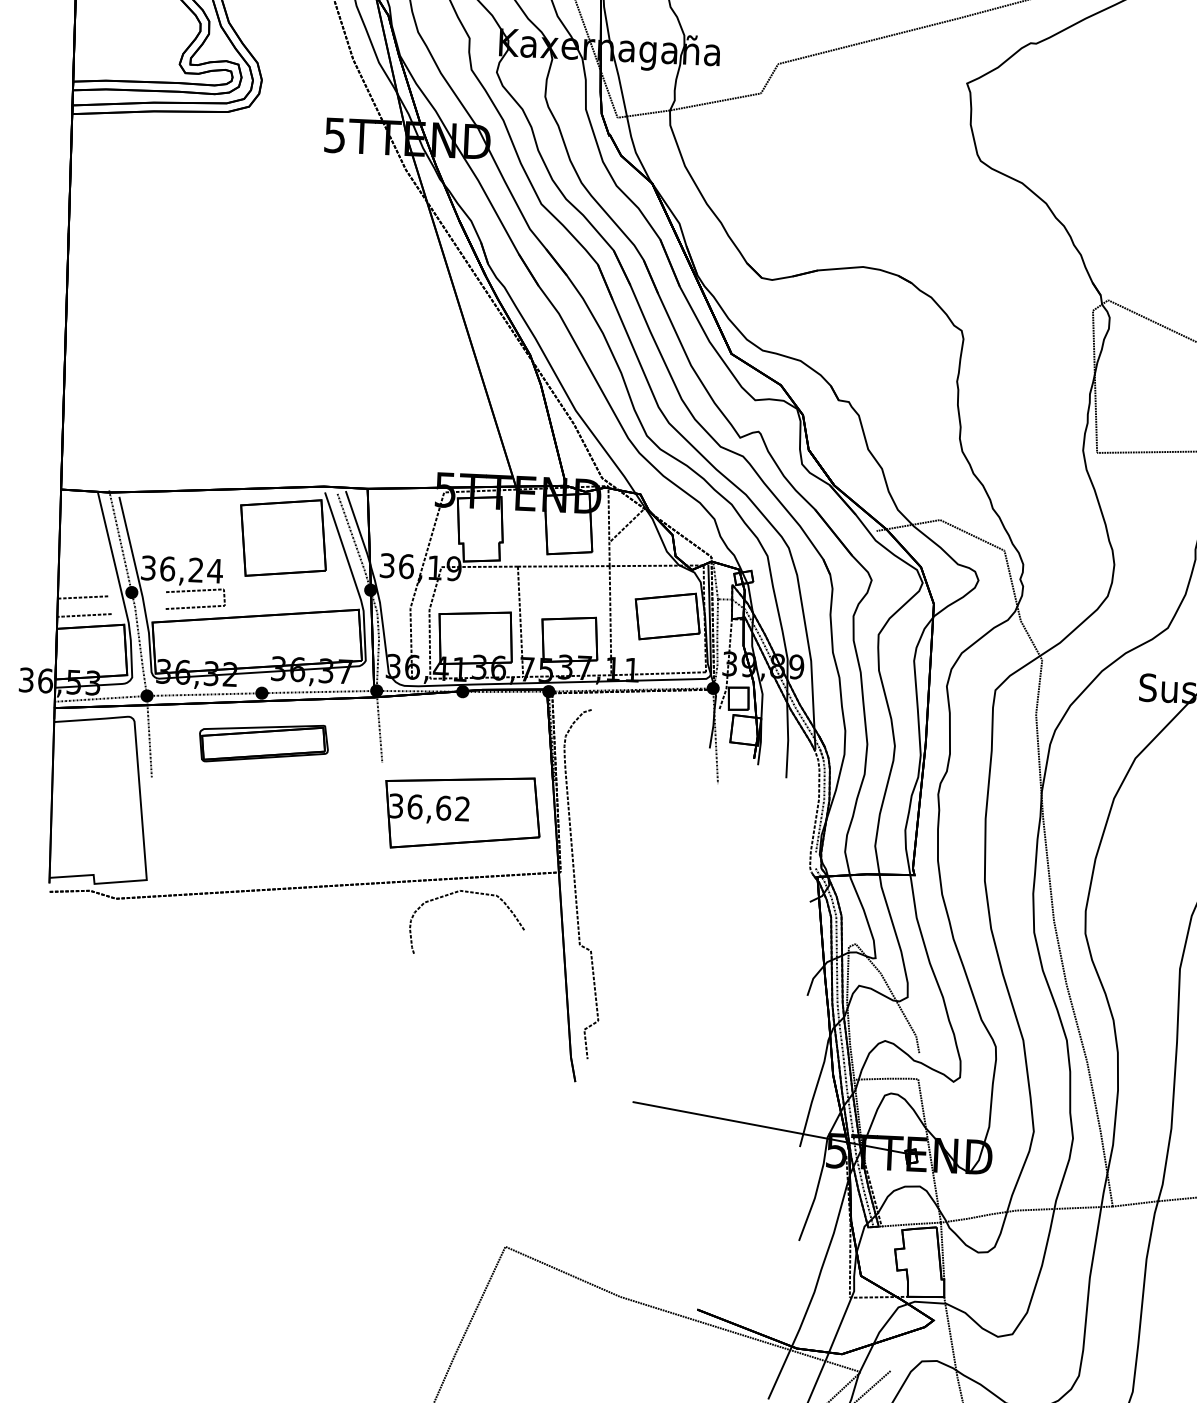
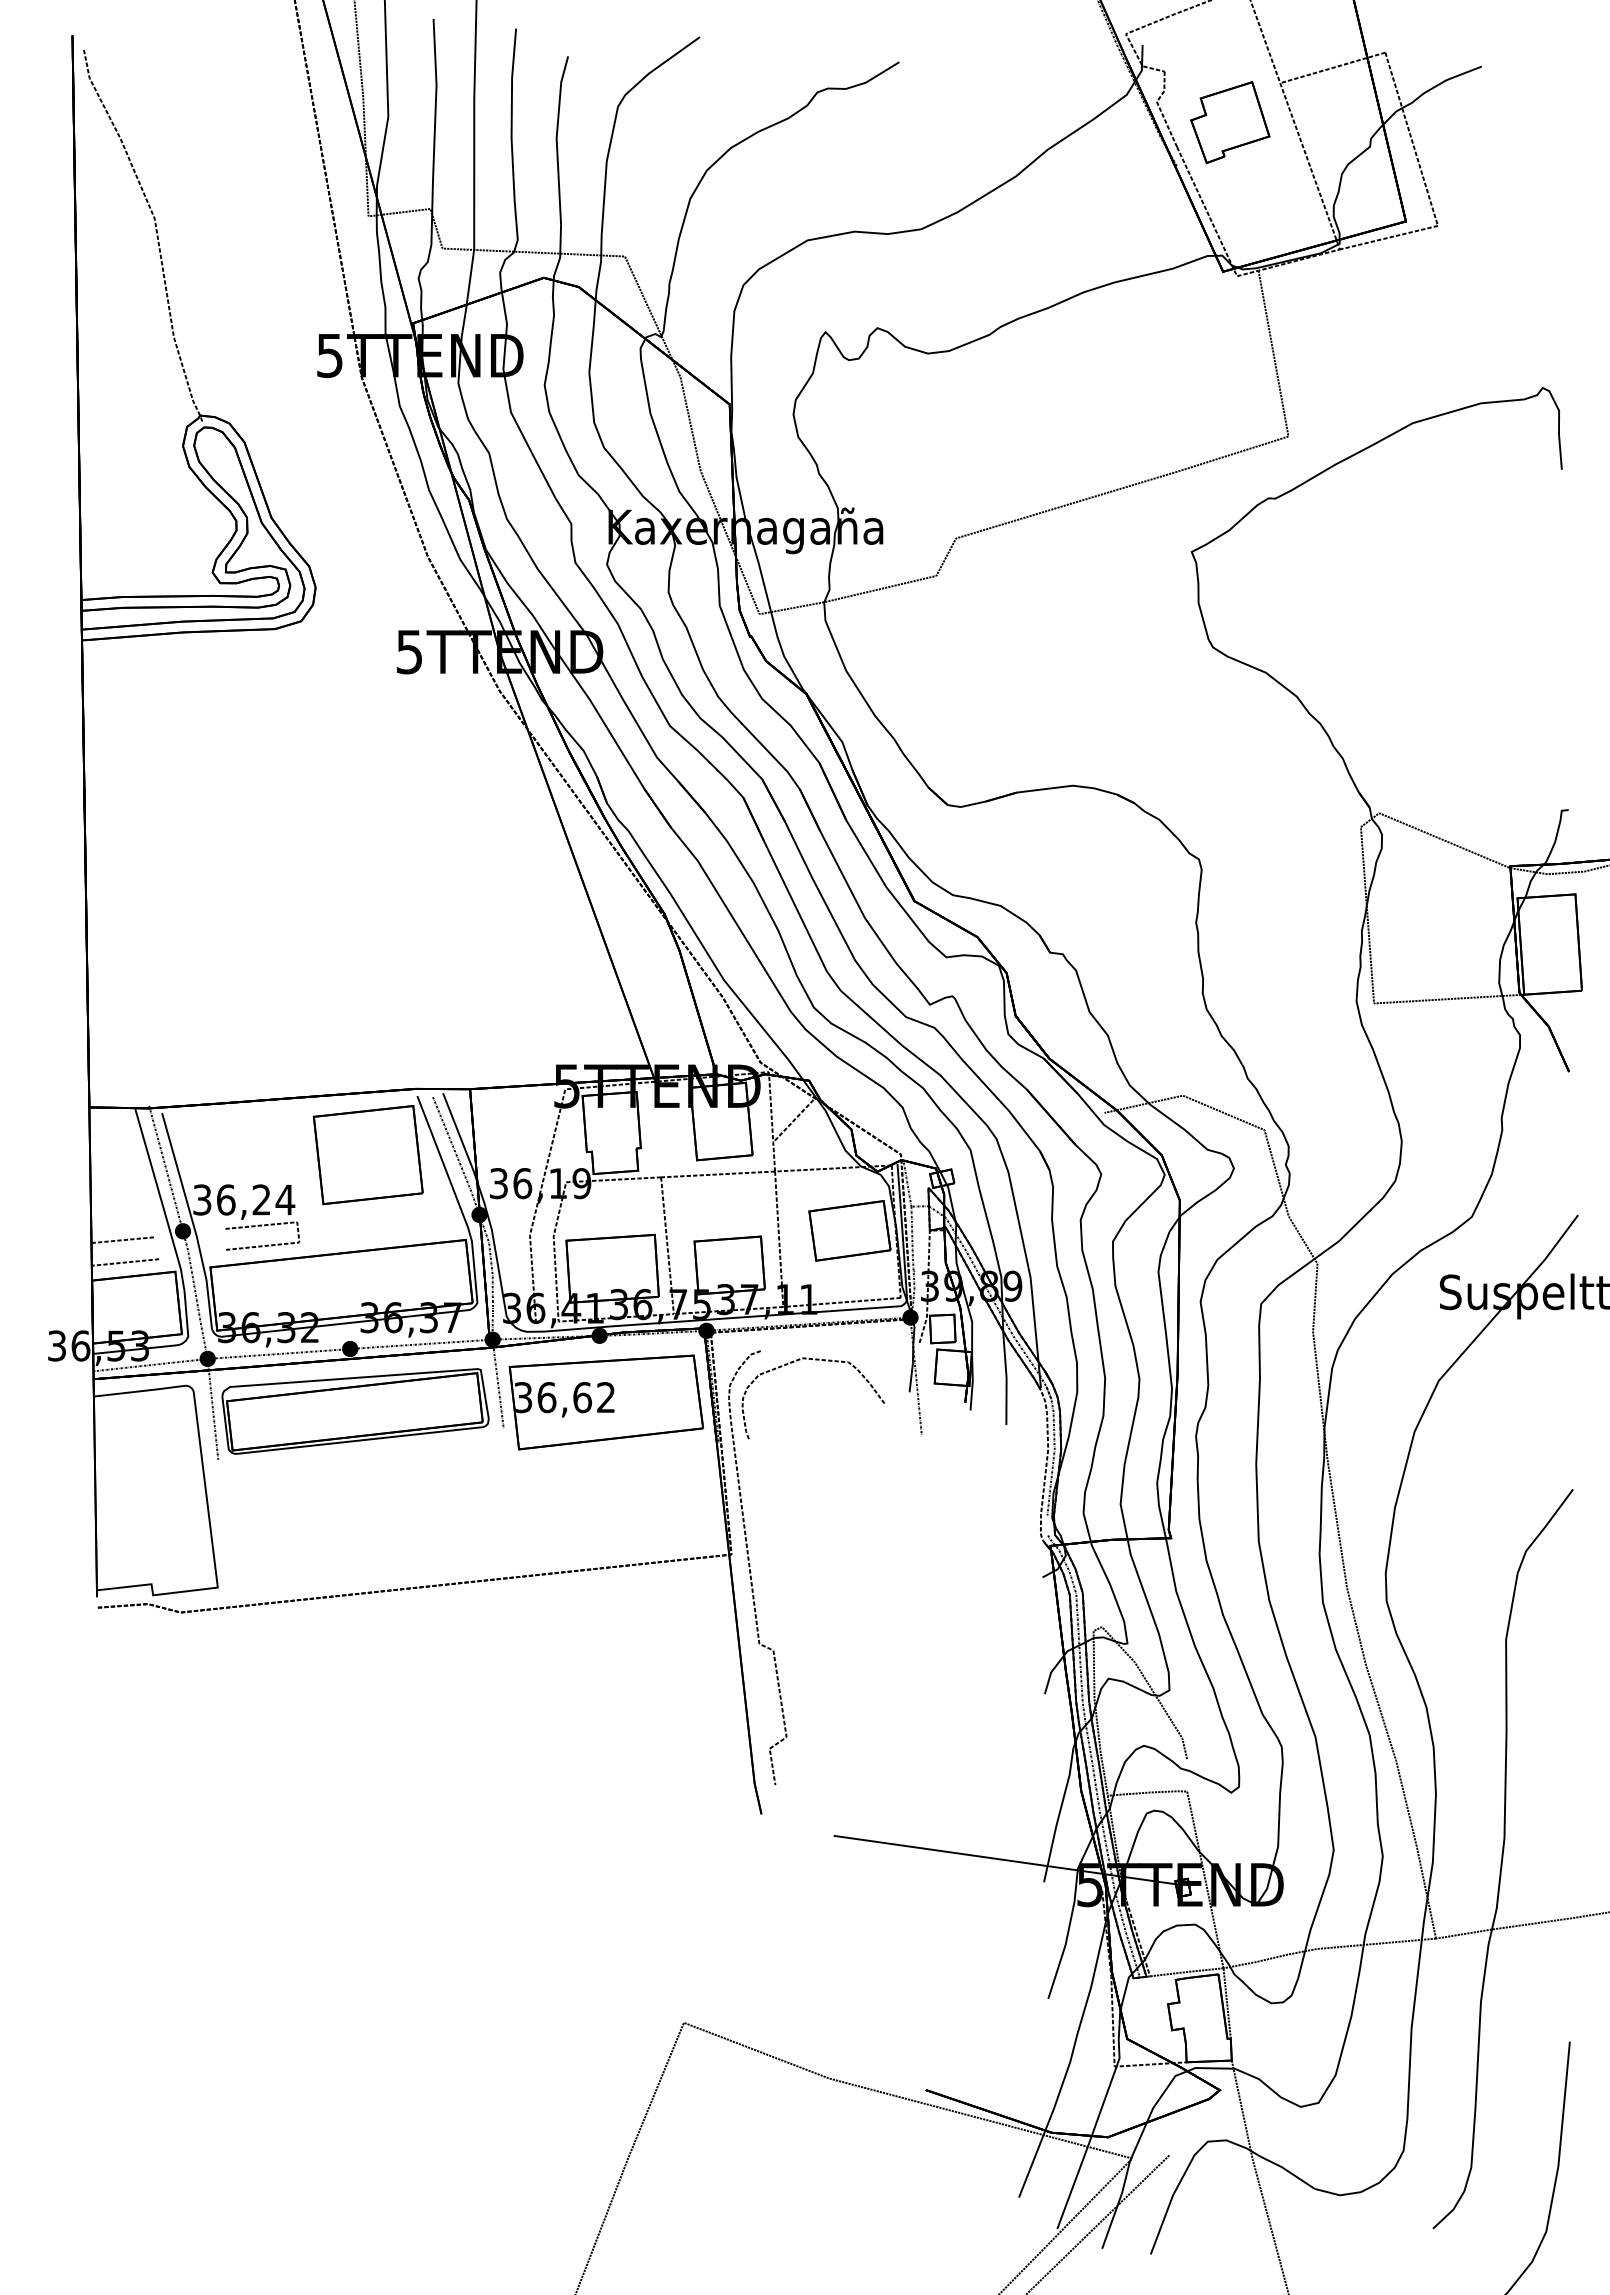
part: (263, 743) -> (355, 1411), size x1.67
part: (461, 812) -> (605, 1402), moved
curve: (470, 893) -> (815, 1360), moved

